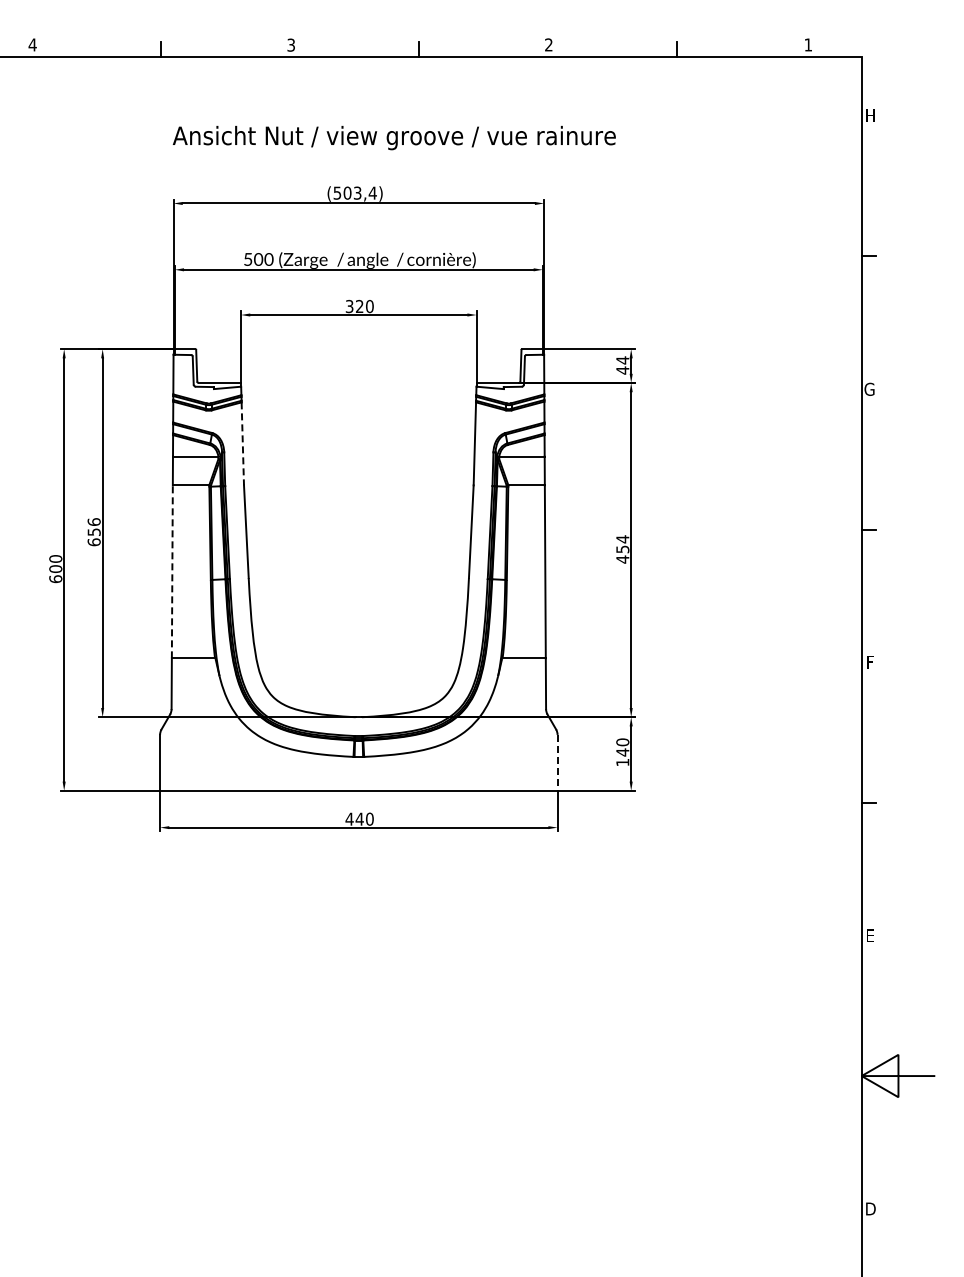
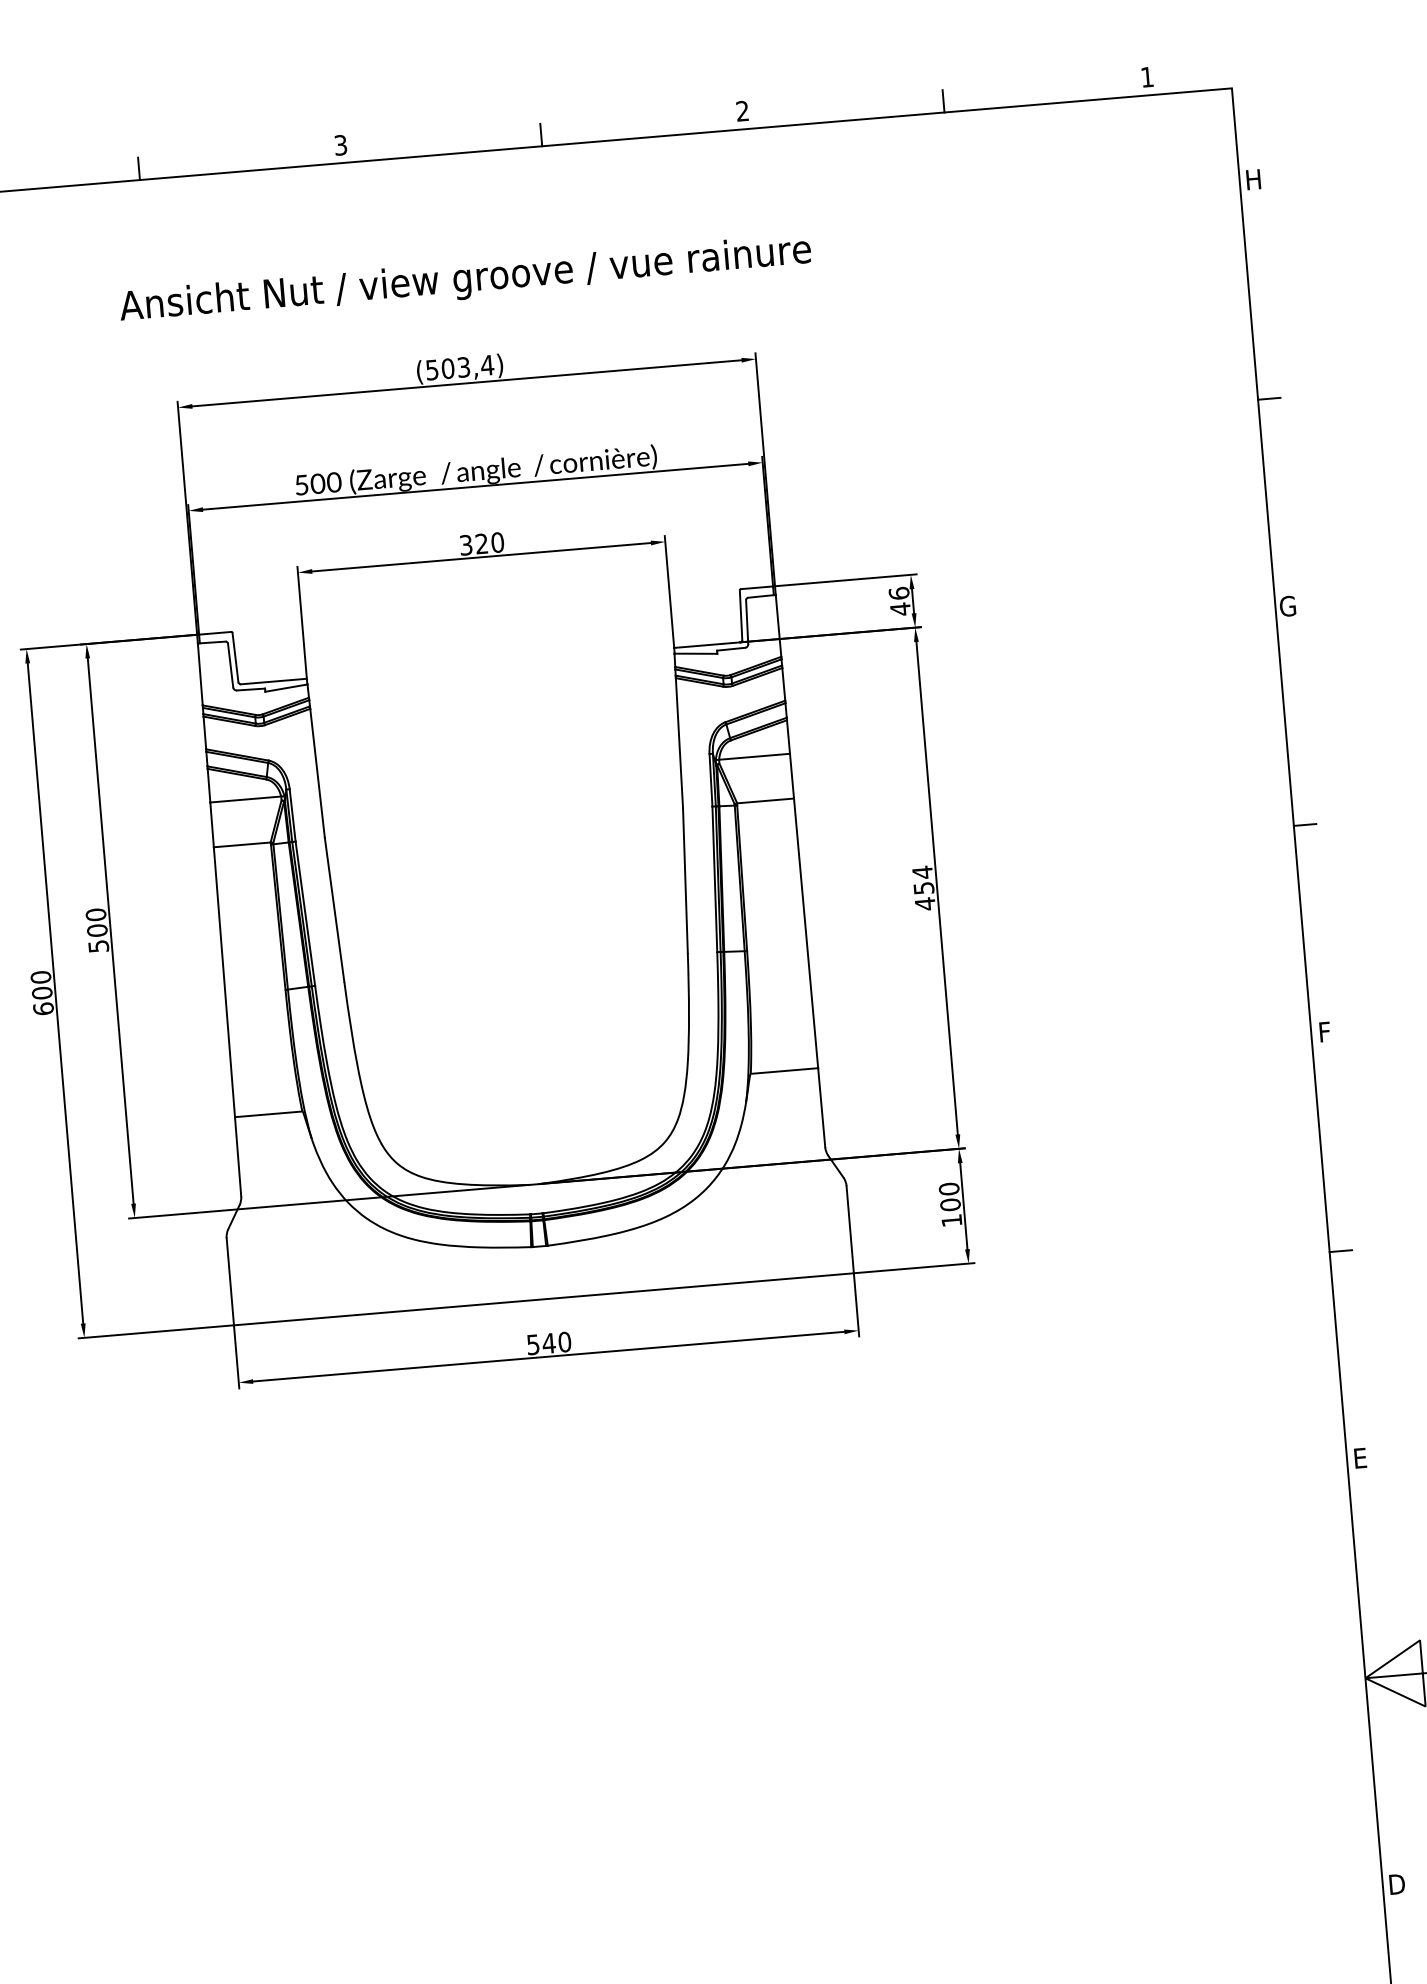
text: (393, 138) -> (464, 281), moved
text: (622, 360) -> (898, 593), 44 -> 46
line: (242, 443) -> (317, 772), dashed -> solid
text: (93, 532) -> (96, 931), 656 -> 500
line: (172, 571) -> (224, 981), dashed -> solid
text: (622, 752) -> (950, 1204), 140 -> 100
line: (557, 762) -> (850, 1229), dashed -> solid
text: (349, 818) -> (532, 1343), 440 -> 540

